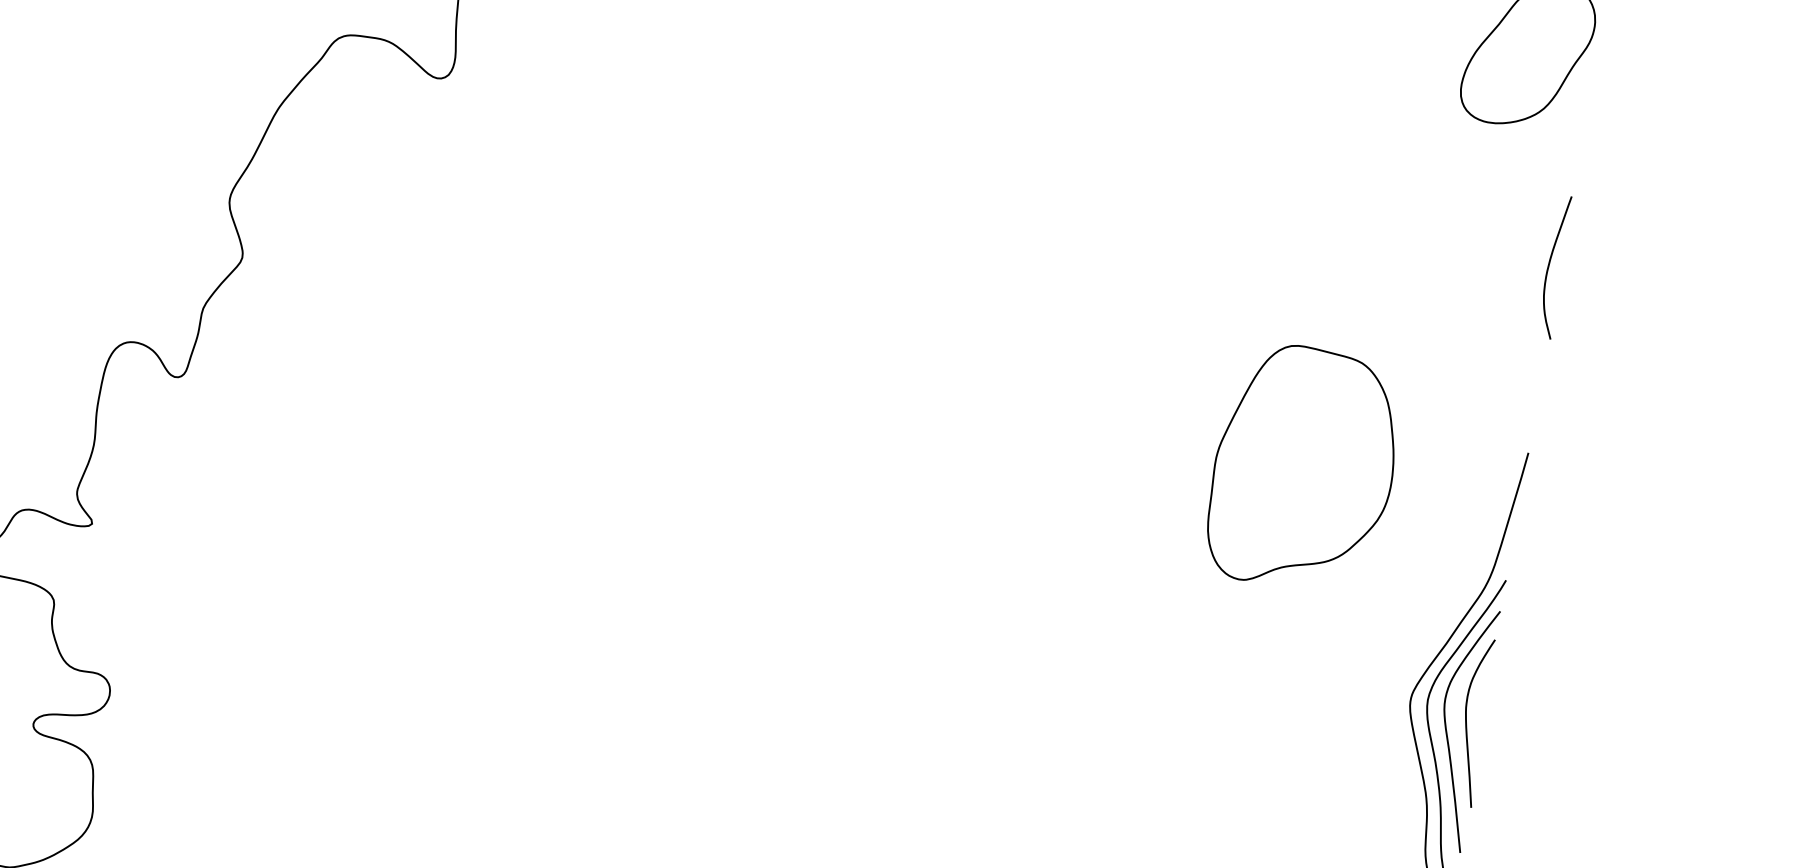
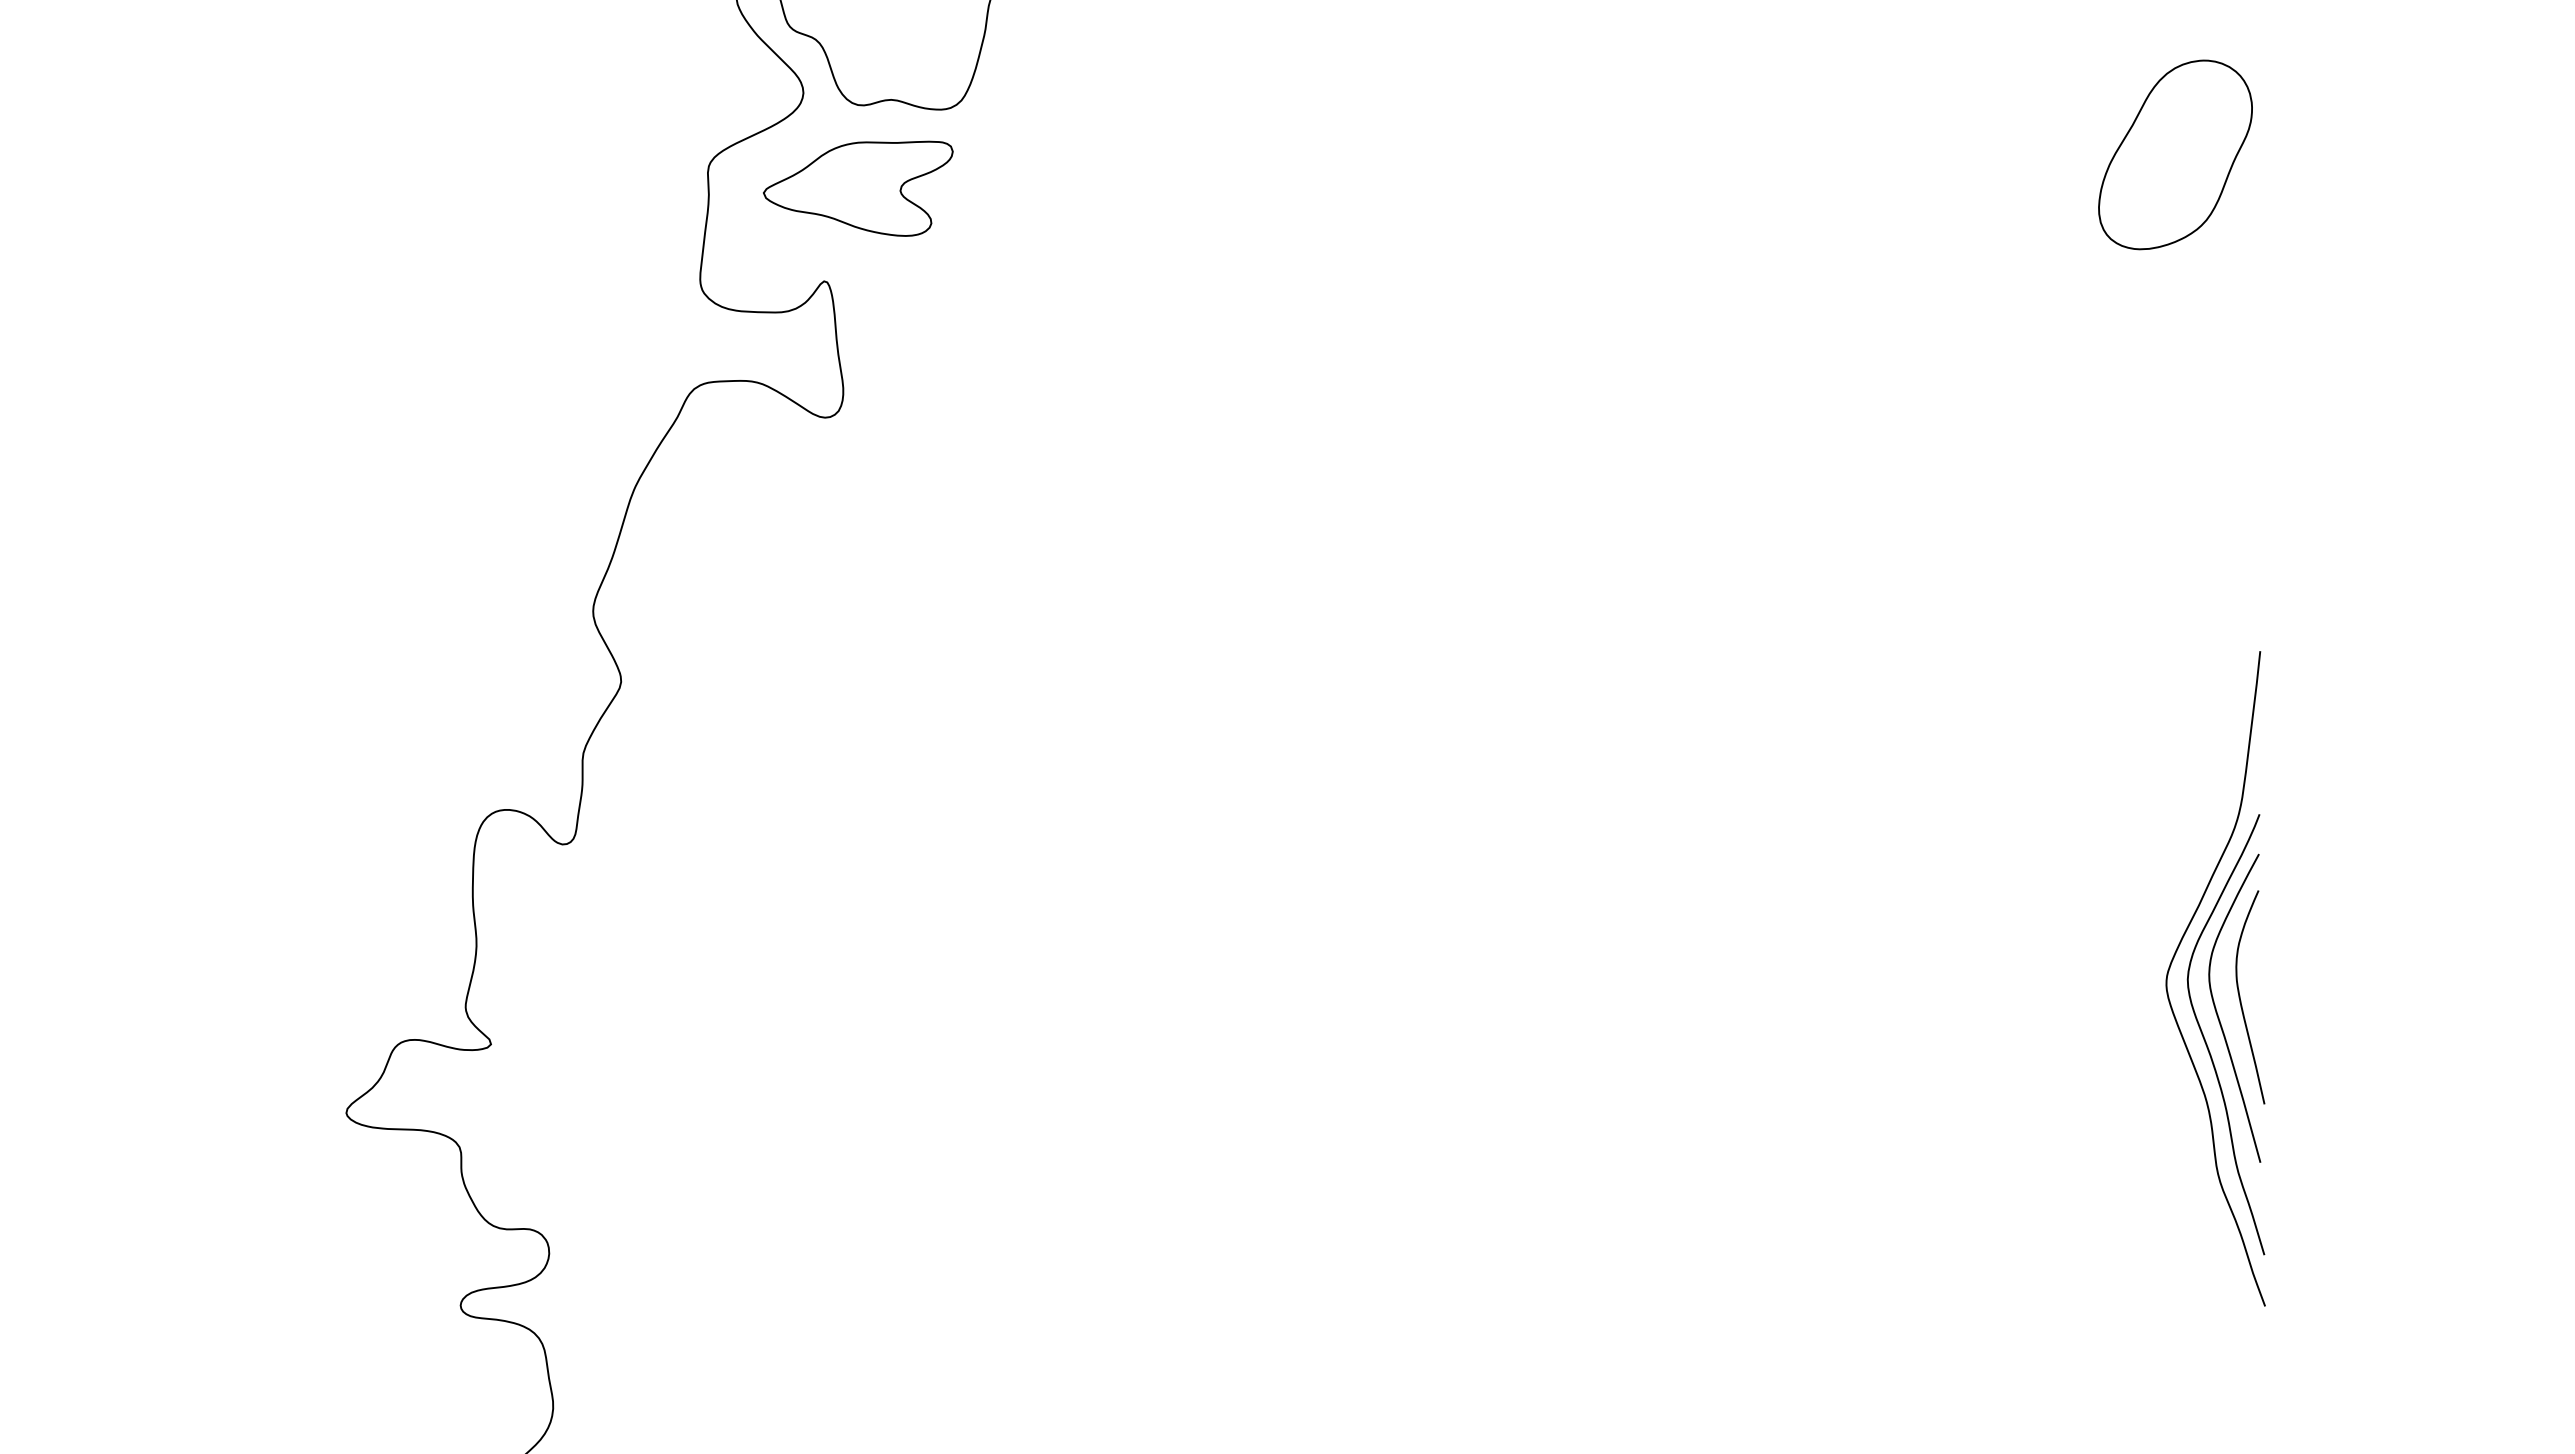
curve: (1549, 265) -> (2246, 414), removed
part: (1303, 468) -> (1984, 718), removed

